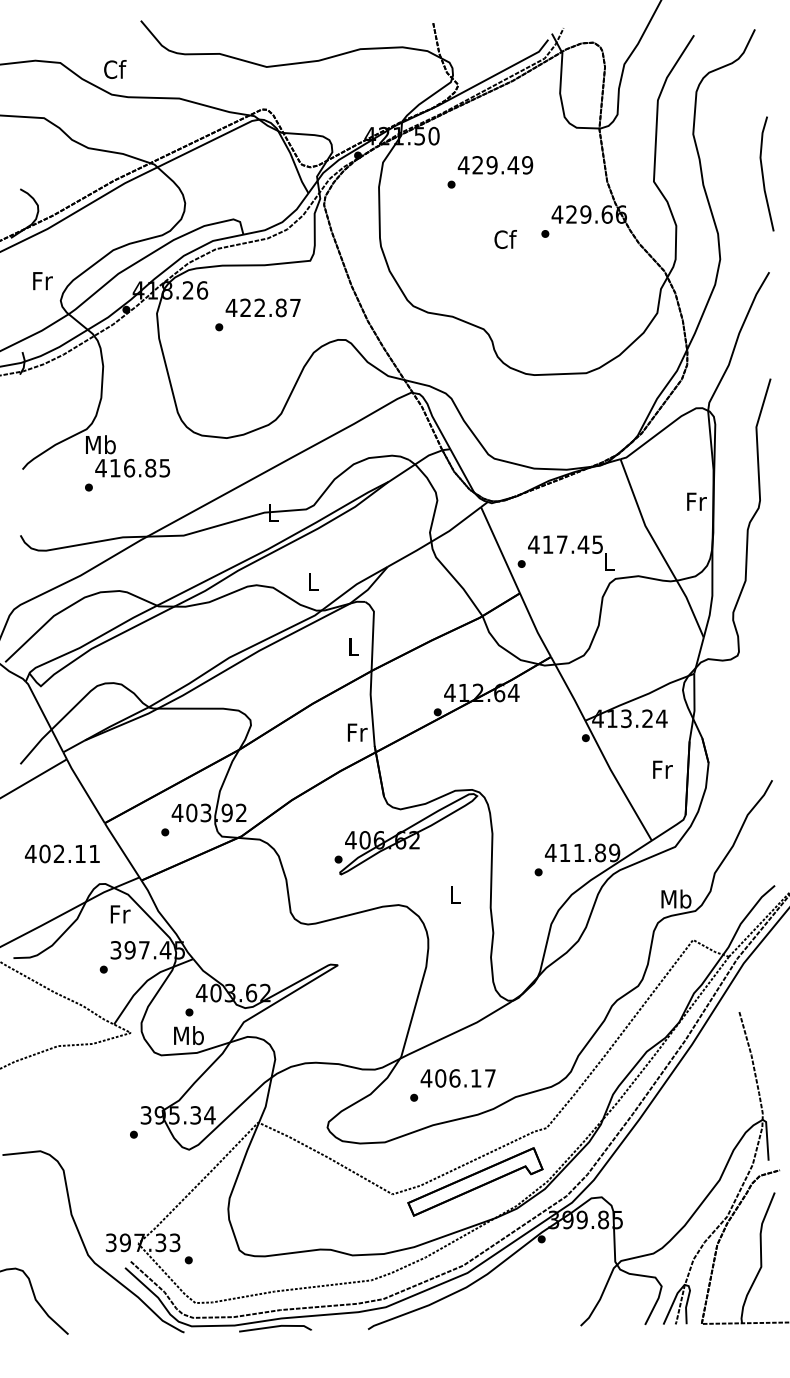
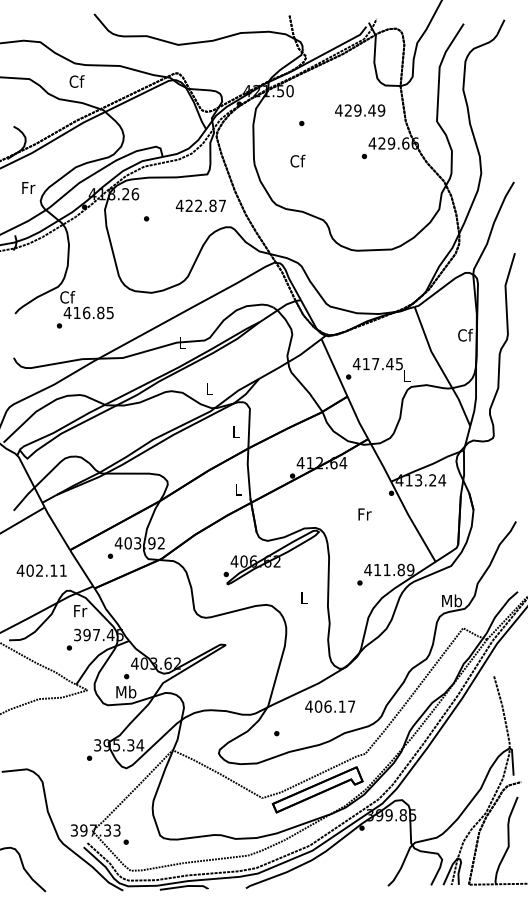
text: (114, 69) -> (76, 81), moved
text: (496, 165) -> (360, 110), moved
line: (763, 174) -> (510, 116), removed
text: (505, 238) -> (297, 160), moved
text: (262, 307) -> (200, 205), moved
text: (100, 445) -> (67, 297), Mb -> Cf
text: (696, 500) -> (465, 334), Fr -> Cf
text: (356, 732) -> (238, 489), Fr -> L
text: (662, 769) -> (364, 514), moved
text: (458, 1078) -> (330, 706), moved

